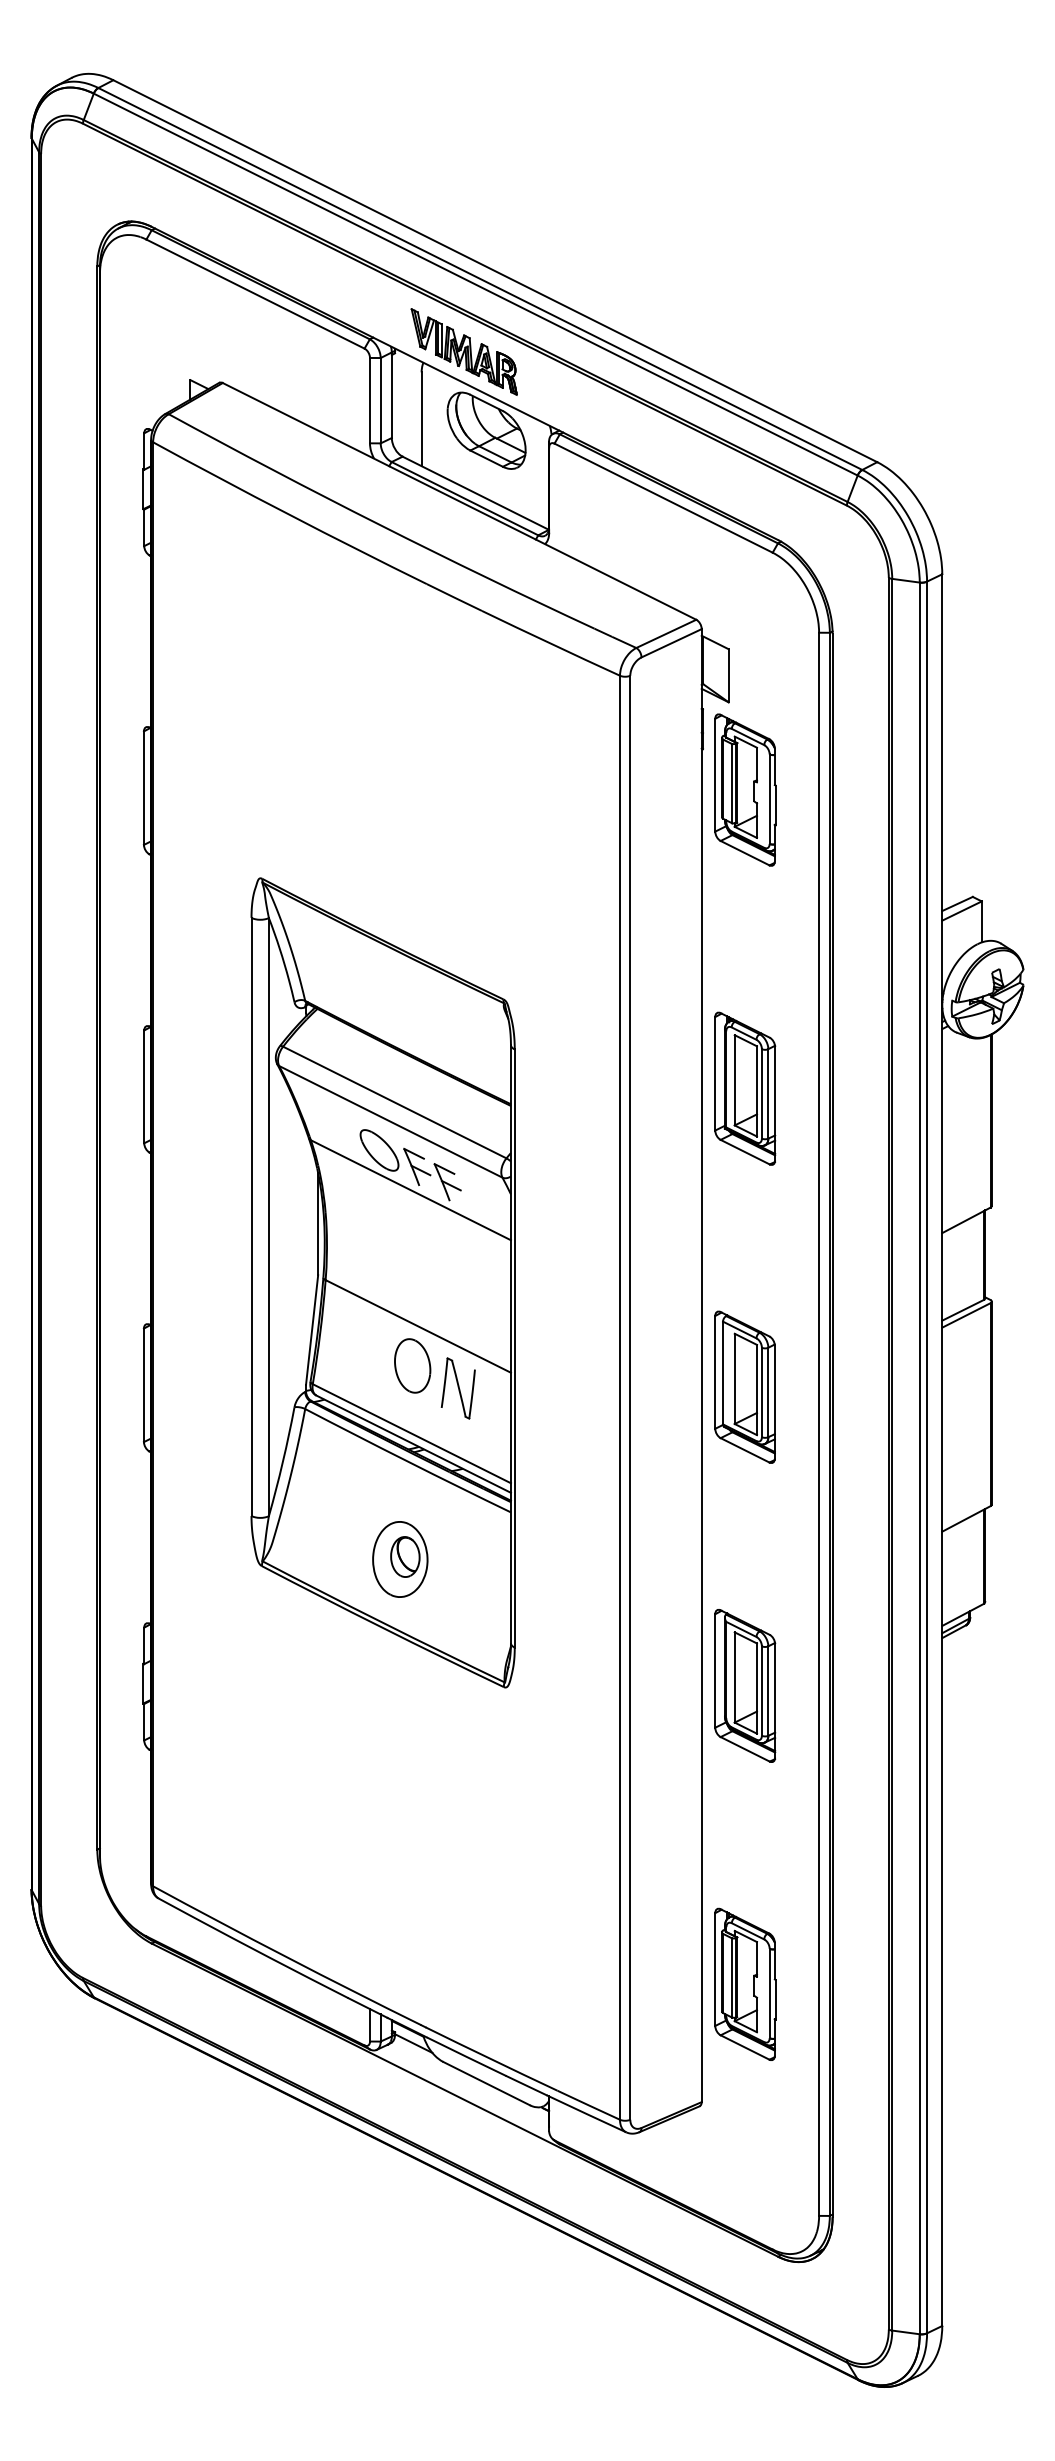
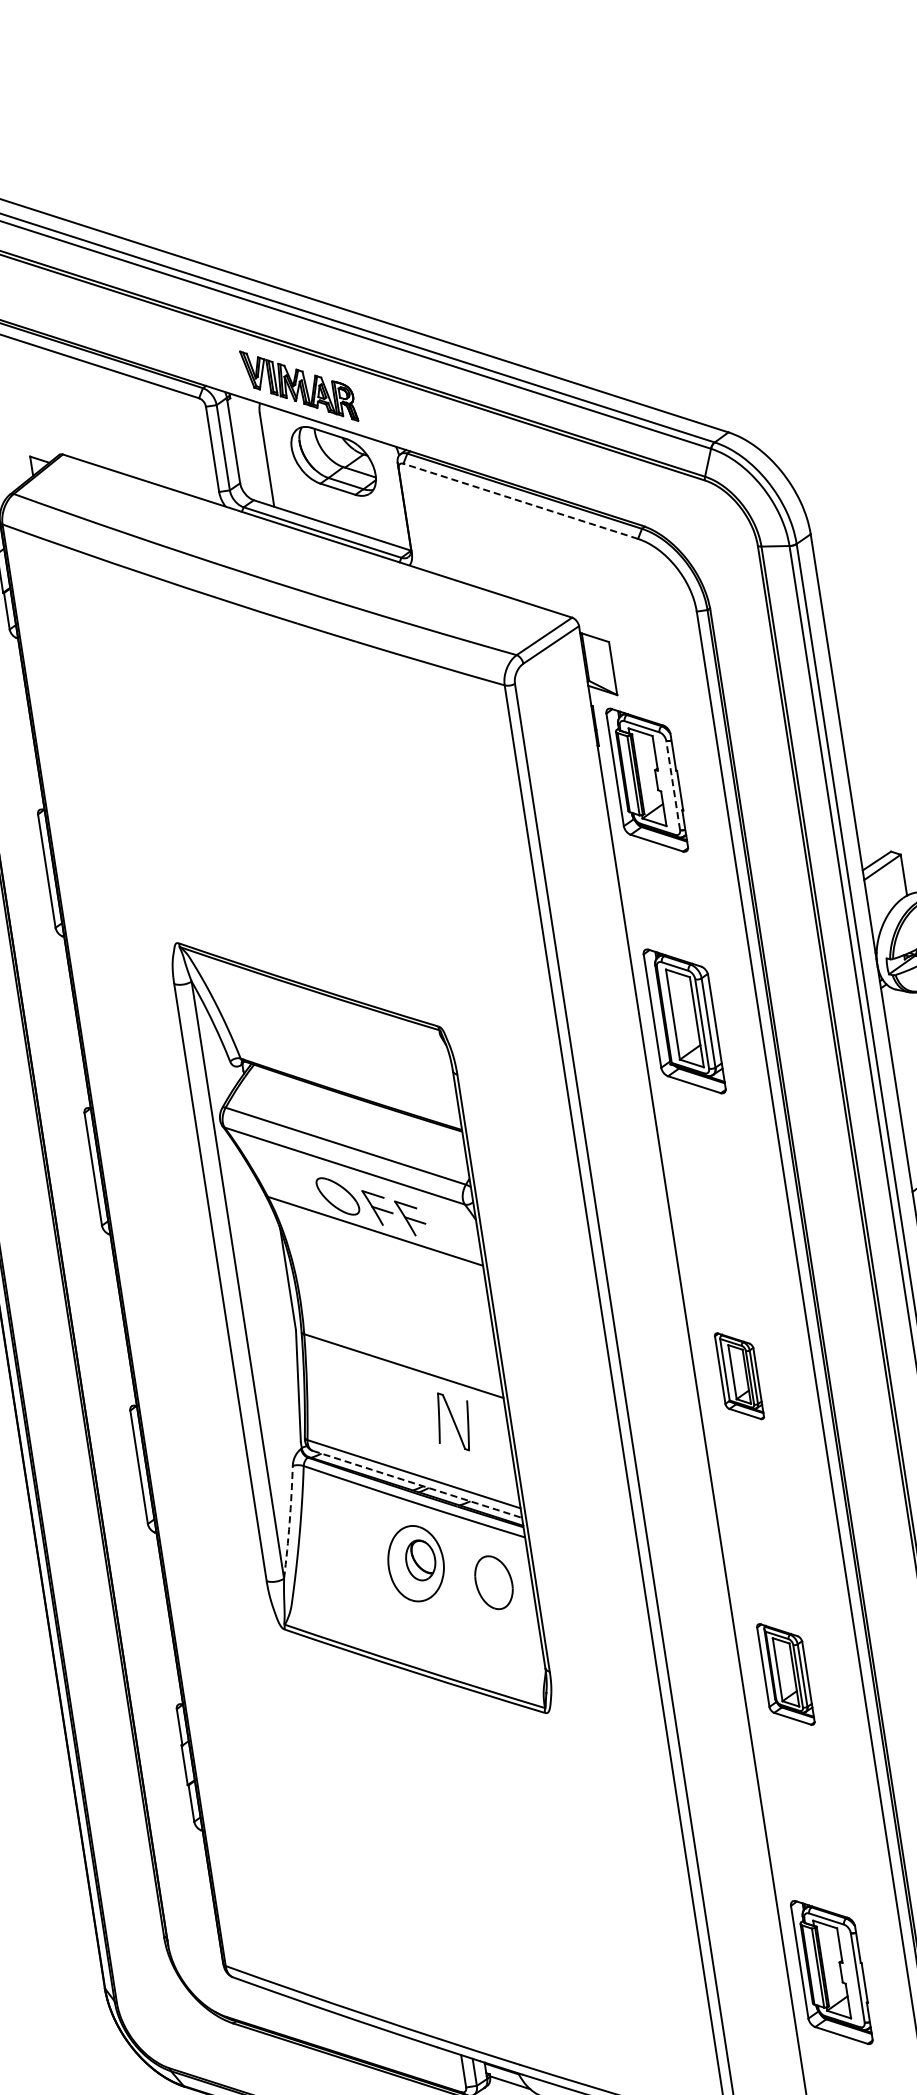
line: (663, 498) -> (520, 501), solid -> dashed
line: (769, 799) -> (673, 785), solid -> dashed
part: (745, 1088) -> (684, 1021), moved
part: (412, 1365) -> (493, 1582), moved
part: (744, 1386) -> (738, 1375), size x0.6
line: (413, 1444) -> (417, 1484), solid -> dashed
arc: (282, 1462) -> (289, 1522), solid -> dashed
part: (400, 1559) -> (416, 1563), moved
part: (745, 1685) -> (786, 1674), size x0.7

